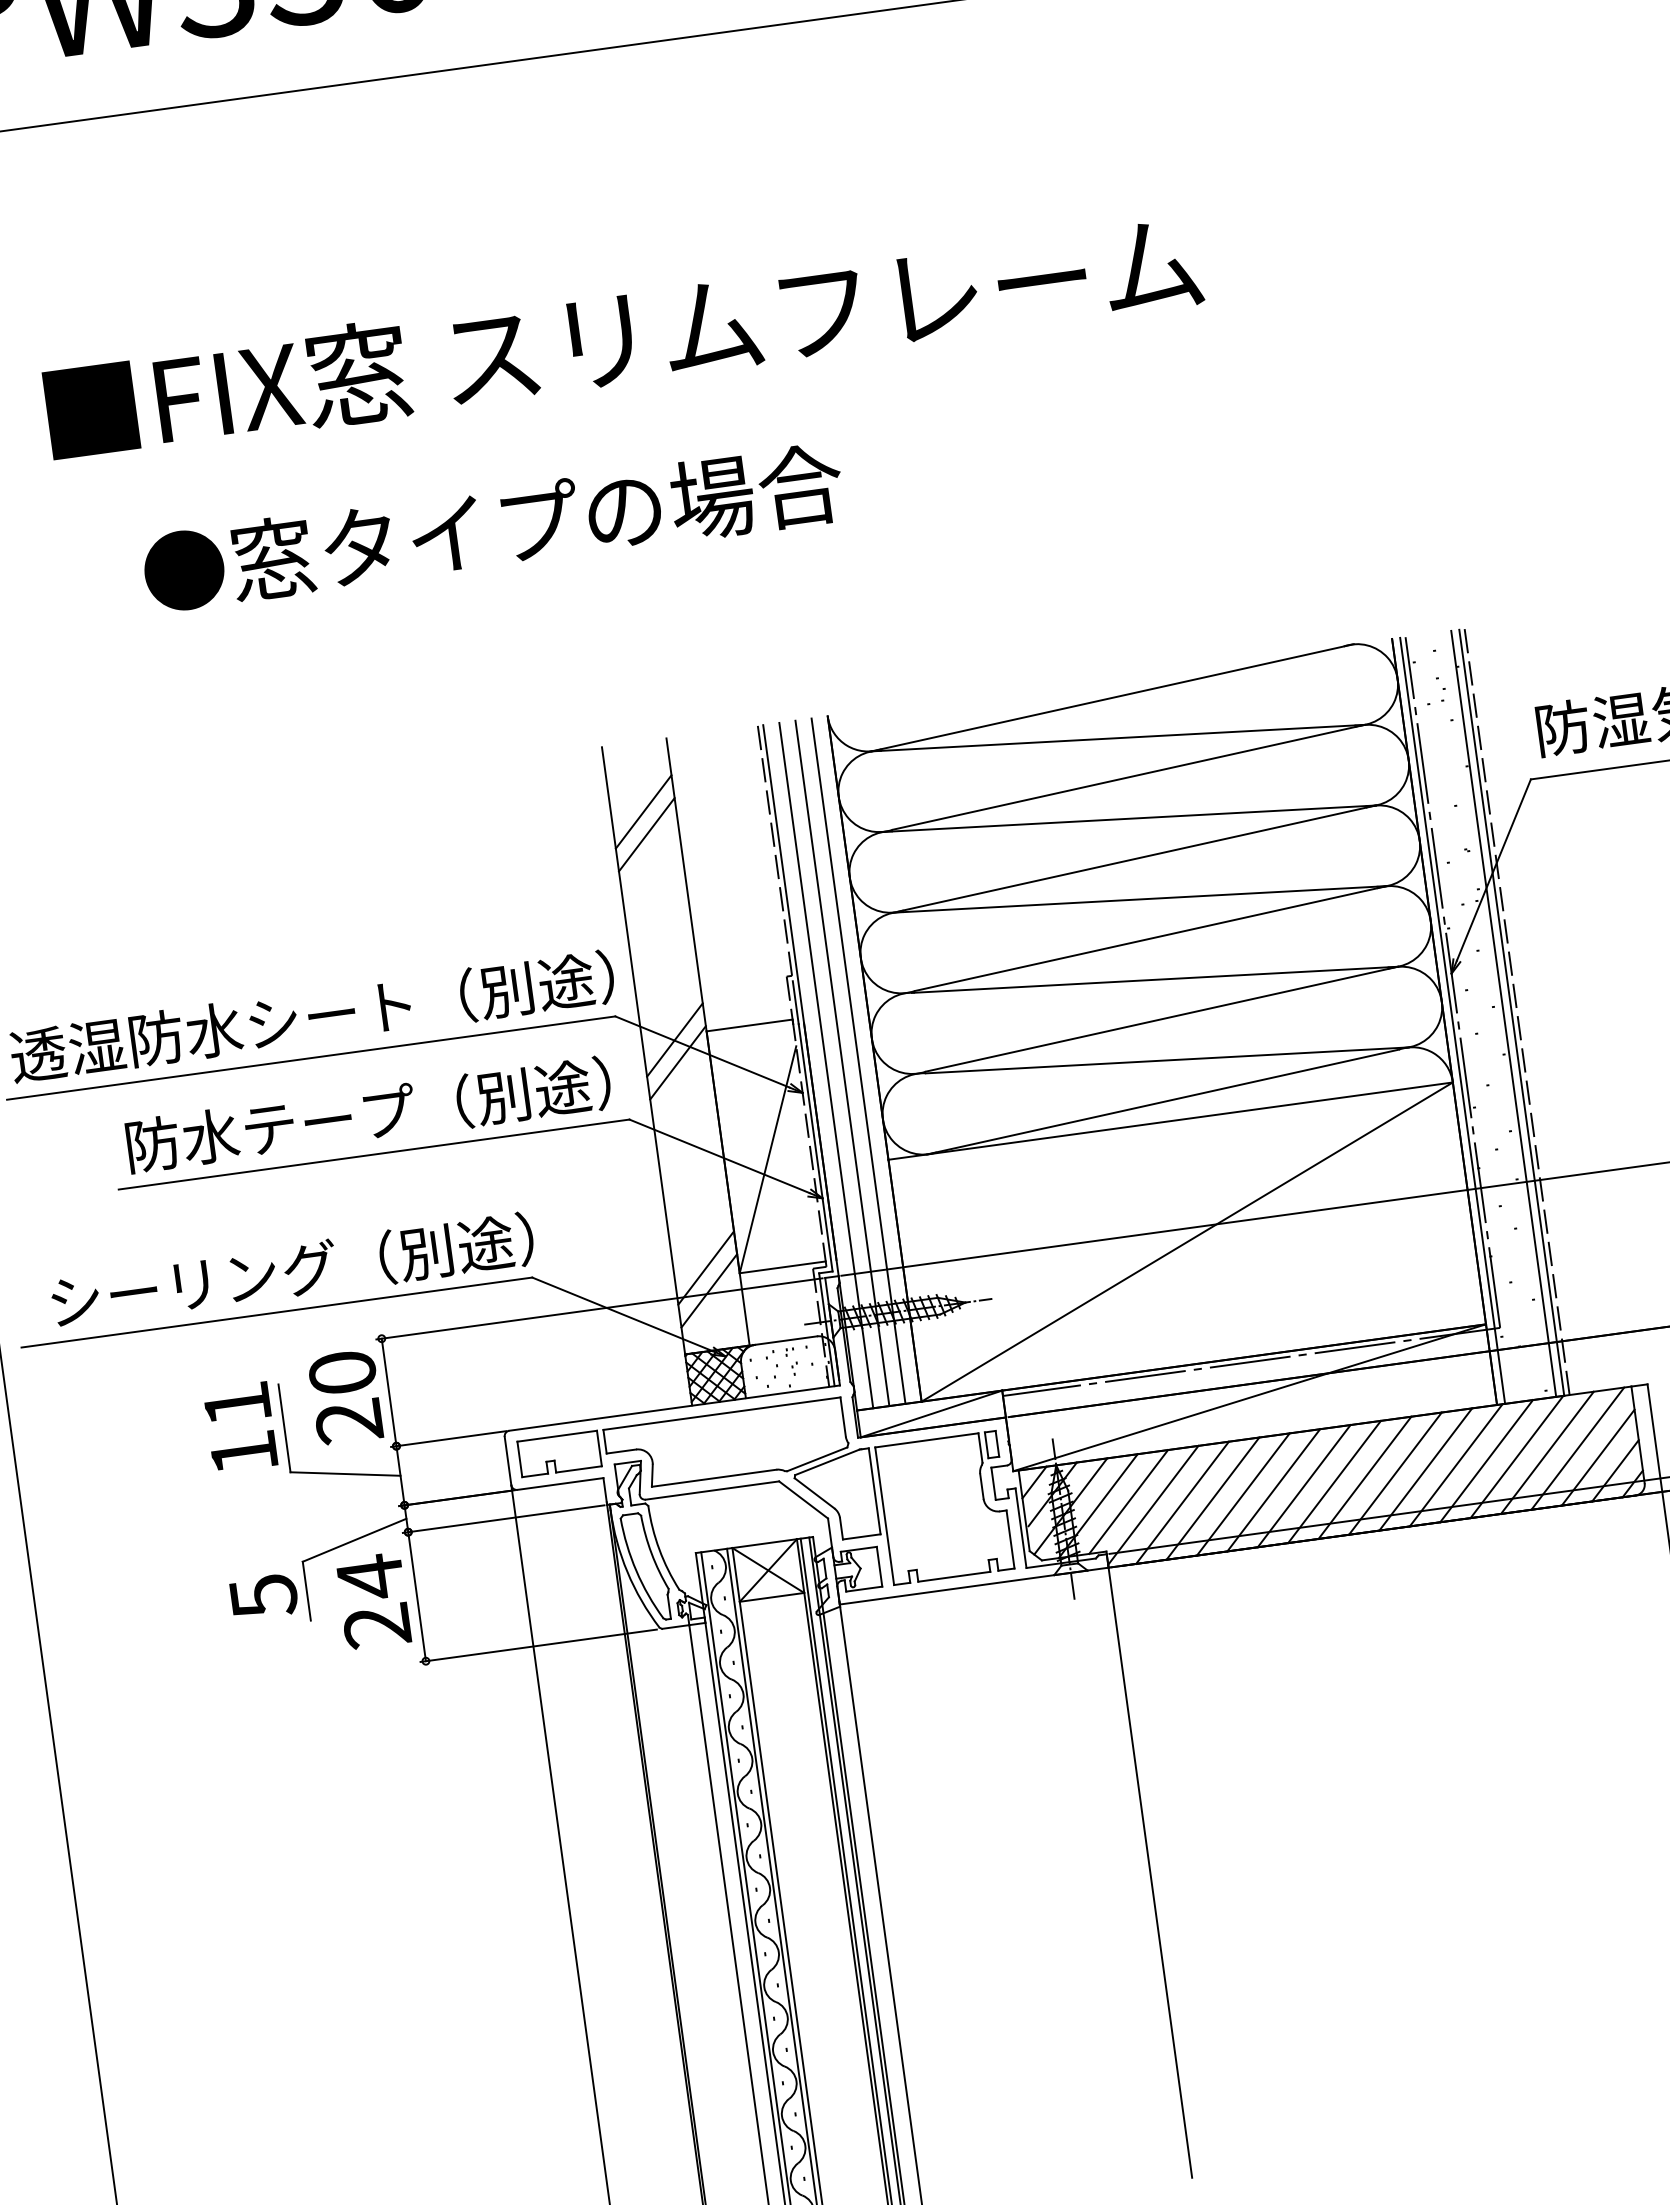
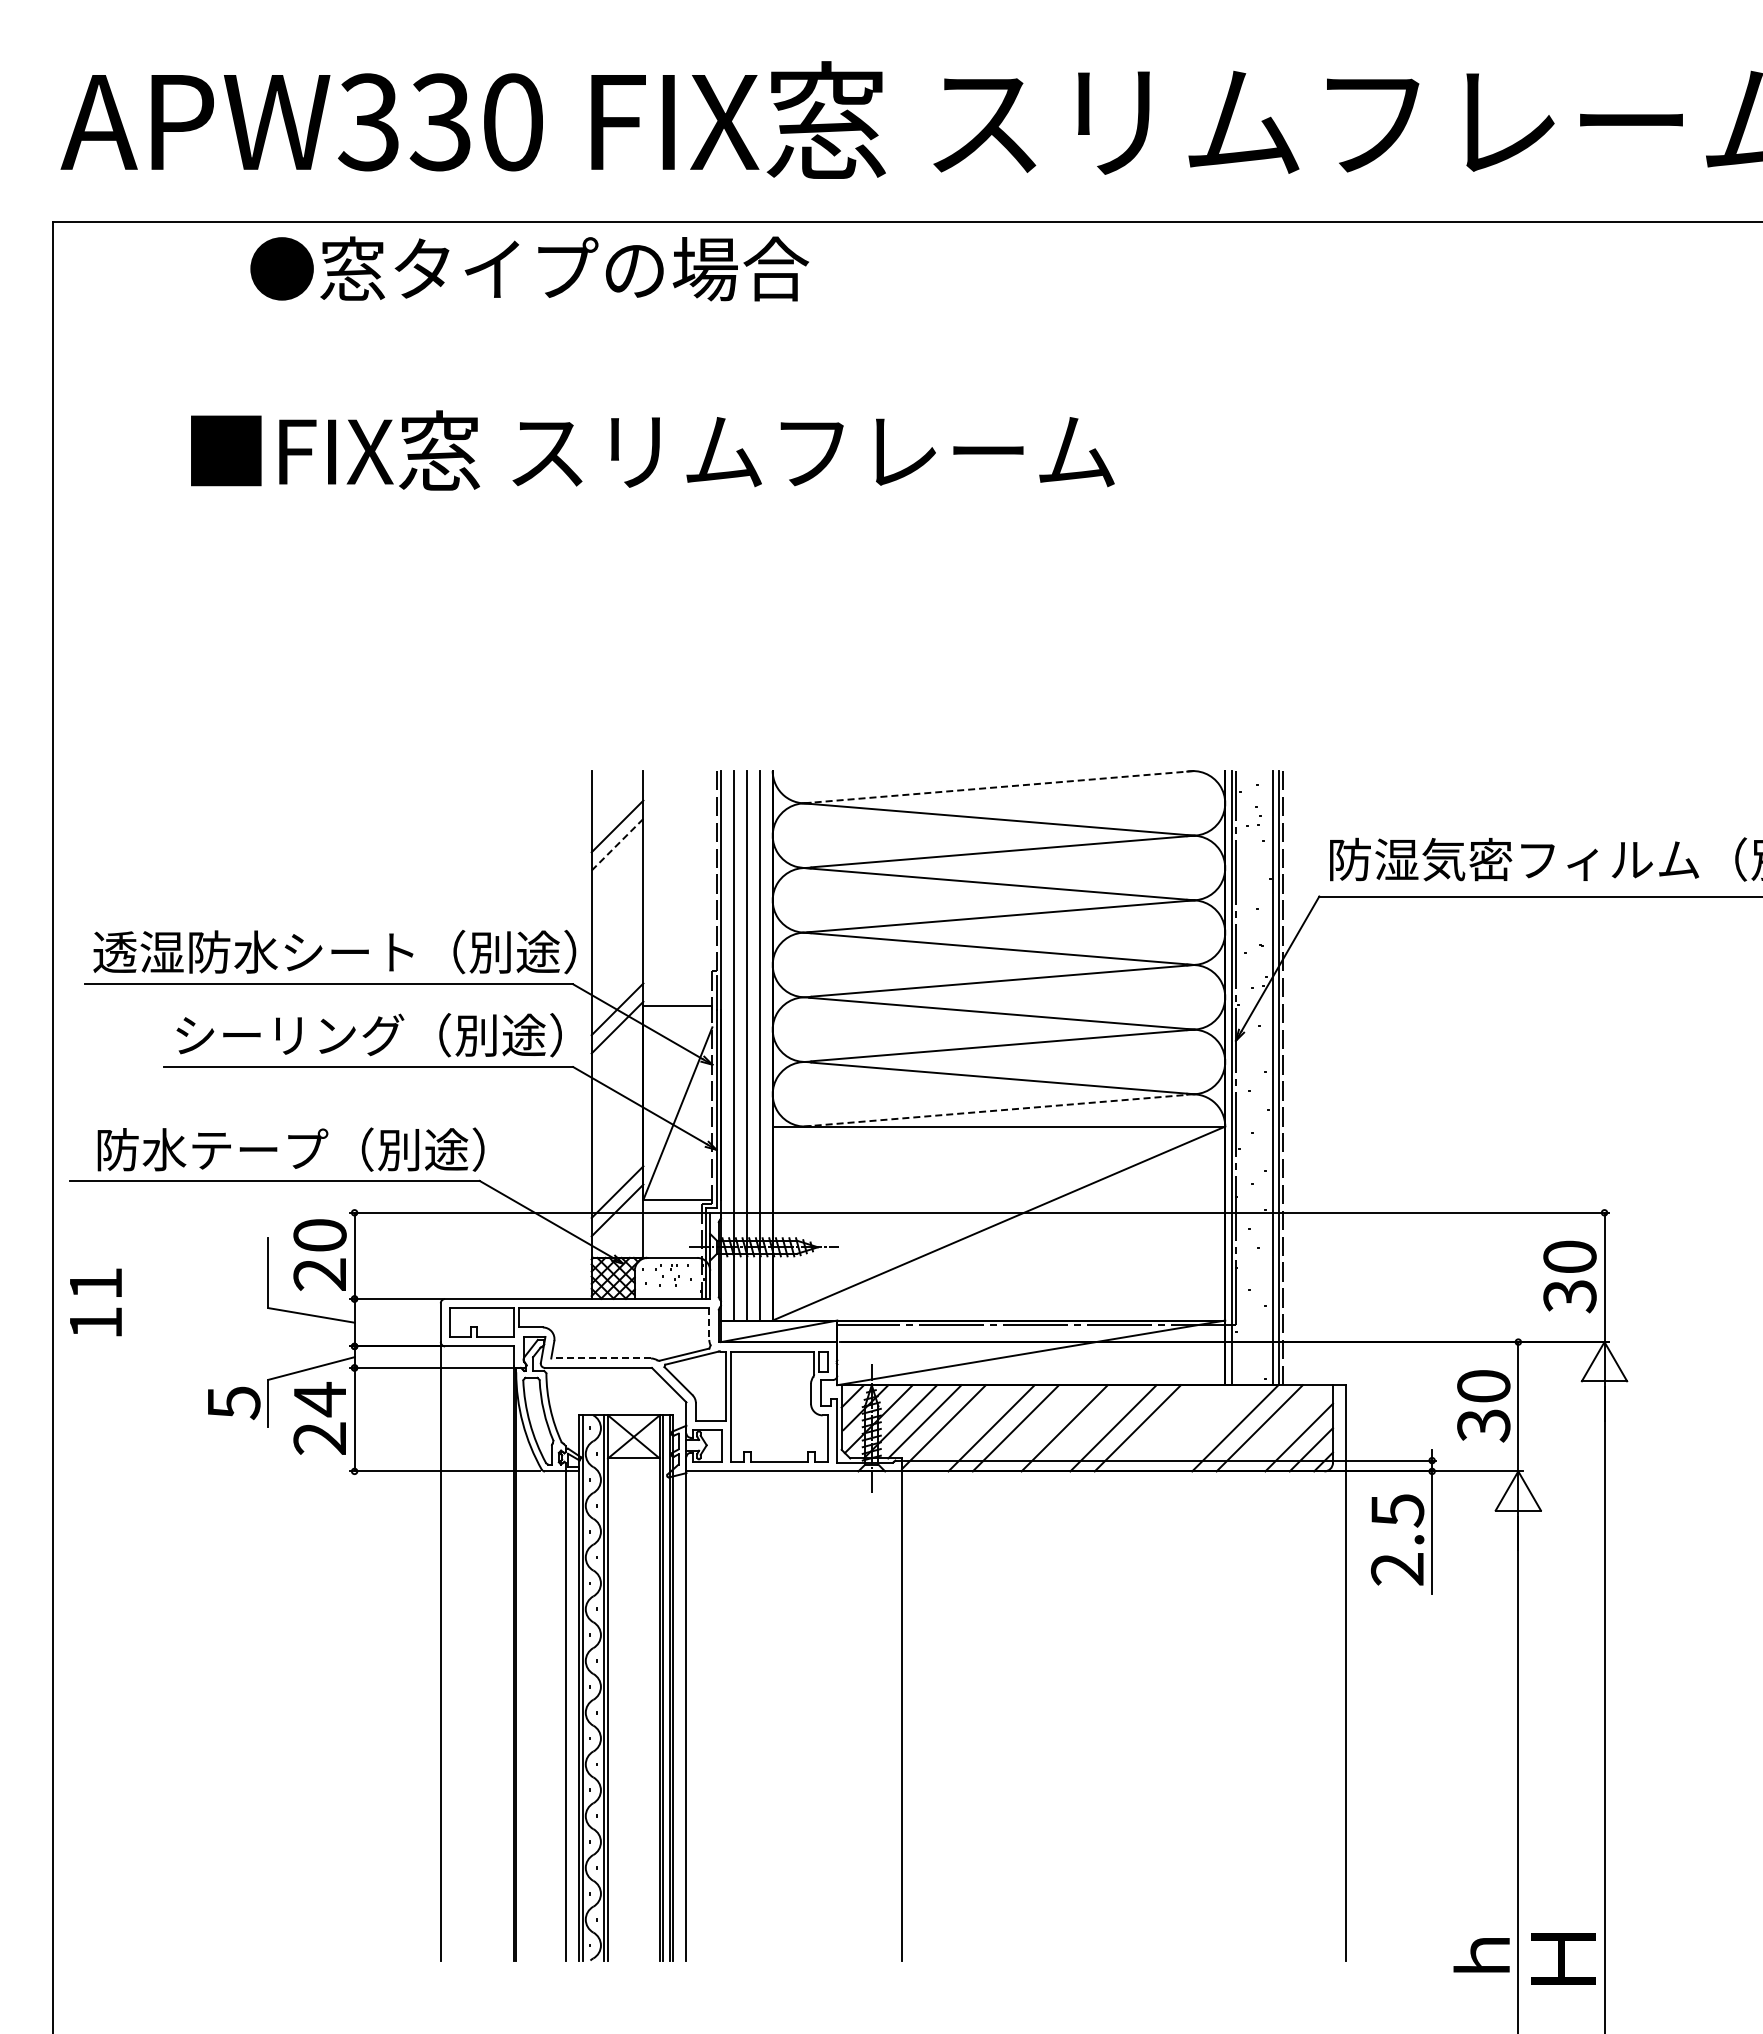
text: (492, 527) -> (529, 268), moved
line: (1113, 698) -> (999, 787), solid -> dashed
line: (646, 834) -> (617, 844), solid -> dashed
line: (1163, 1101) -> (995, 1110), solid -> dashed
text: (271, 1127) -> (290, 1034), 防水テープ（別途） -> シーリング（別途）
text: (193, 1284) -> (212, 1149), シーリング（別途） -> 防水テープ（別途）
line: (843, 1417) -> (709, 1324), solid -> dashed
text: (240, 1427) -> (95, 1302), moved
line: (1578, 1448) -> (1284, 1428), removed
line: (1486, 1461) -> (1210, 1428), removed
line: (1456, 1465) -> (1186, 1428), removed
line: (1426, 1469) -> (1162, 1428), removed
line: (714, 1478) -> (601, 1358), solid -> dashed
line: (1333, 1482) -> (1088, 1428), removed
line: (1274, 1490) -> (1040, 1428), removed
line: (1182, 1503) -> (967, 1428), removed

